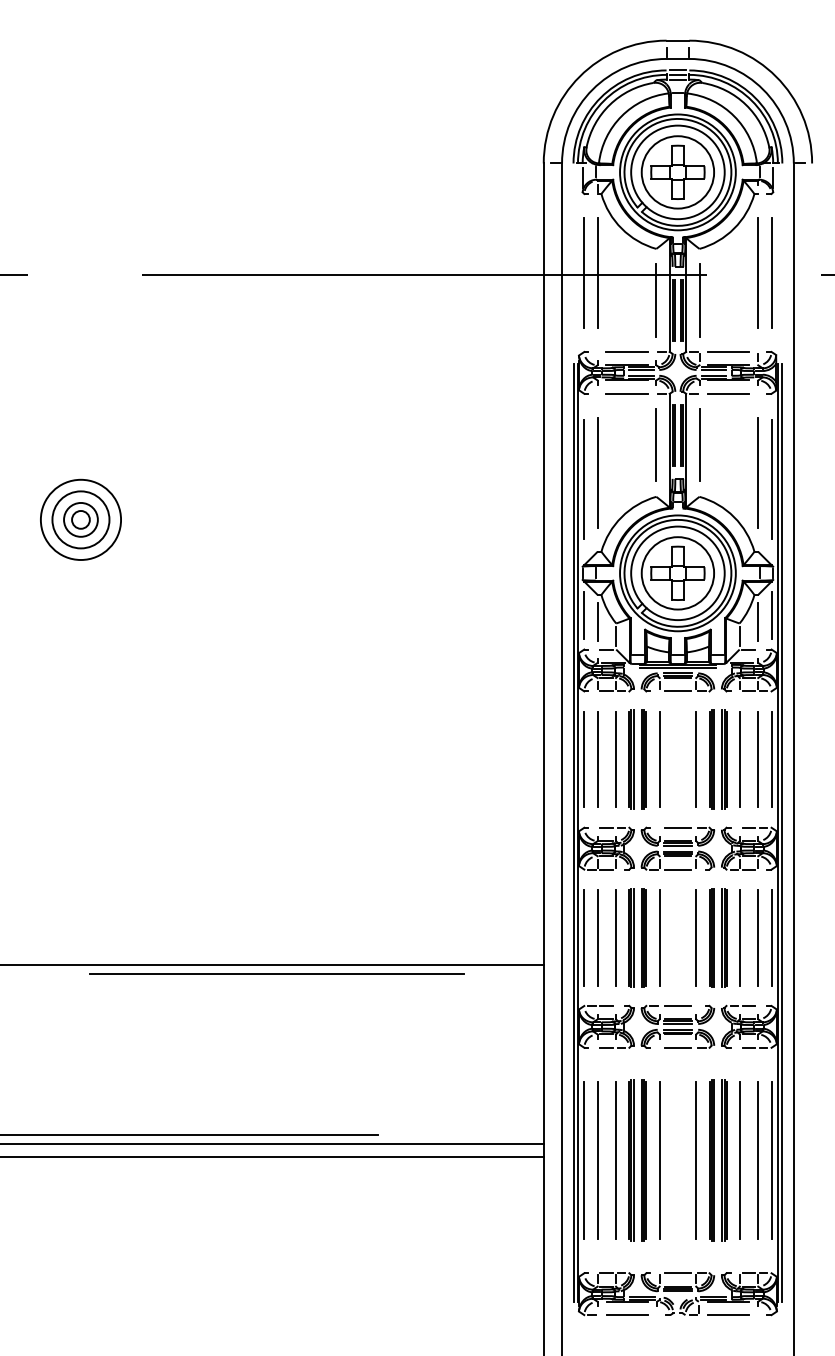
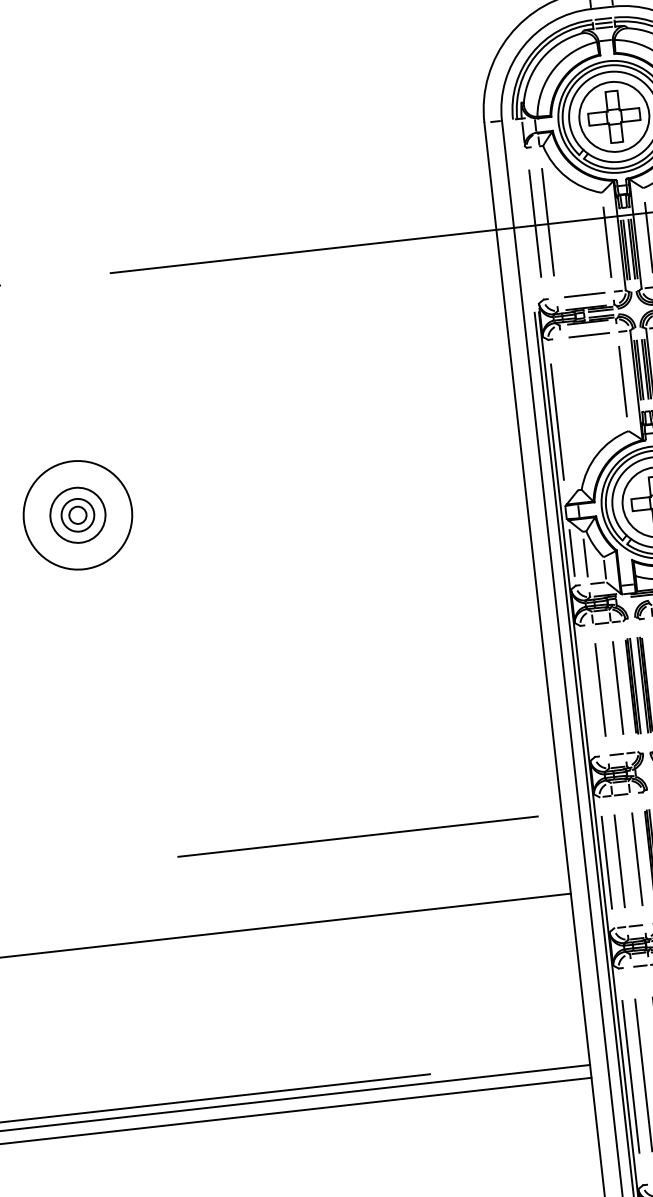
line: (597, 472) -> (569, 414), removed
circle: (80, 519) -> (77, 514), size x1.4
line: (584, 759) -> (587, 691), removed
line: (276, 973) -> (357, 835), moved

